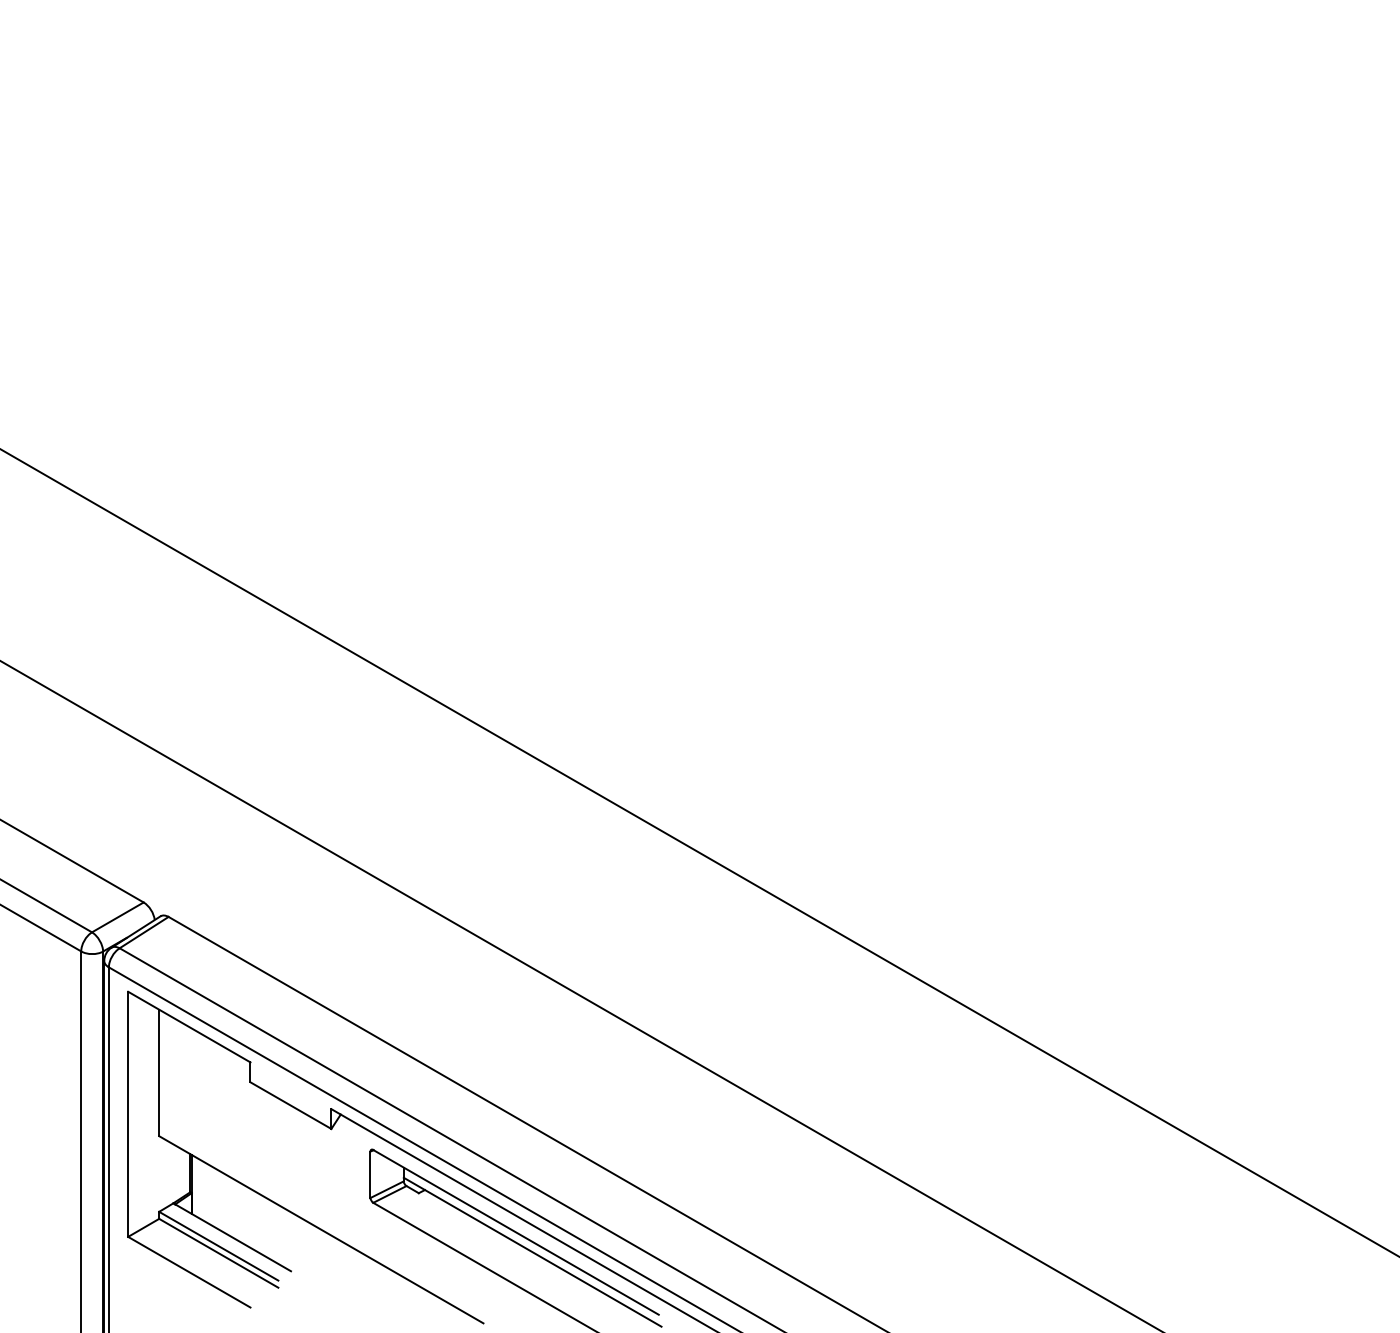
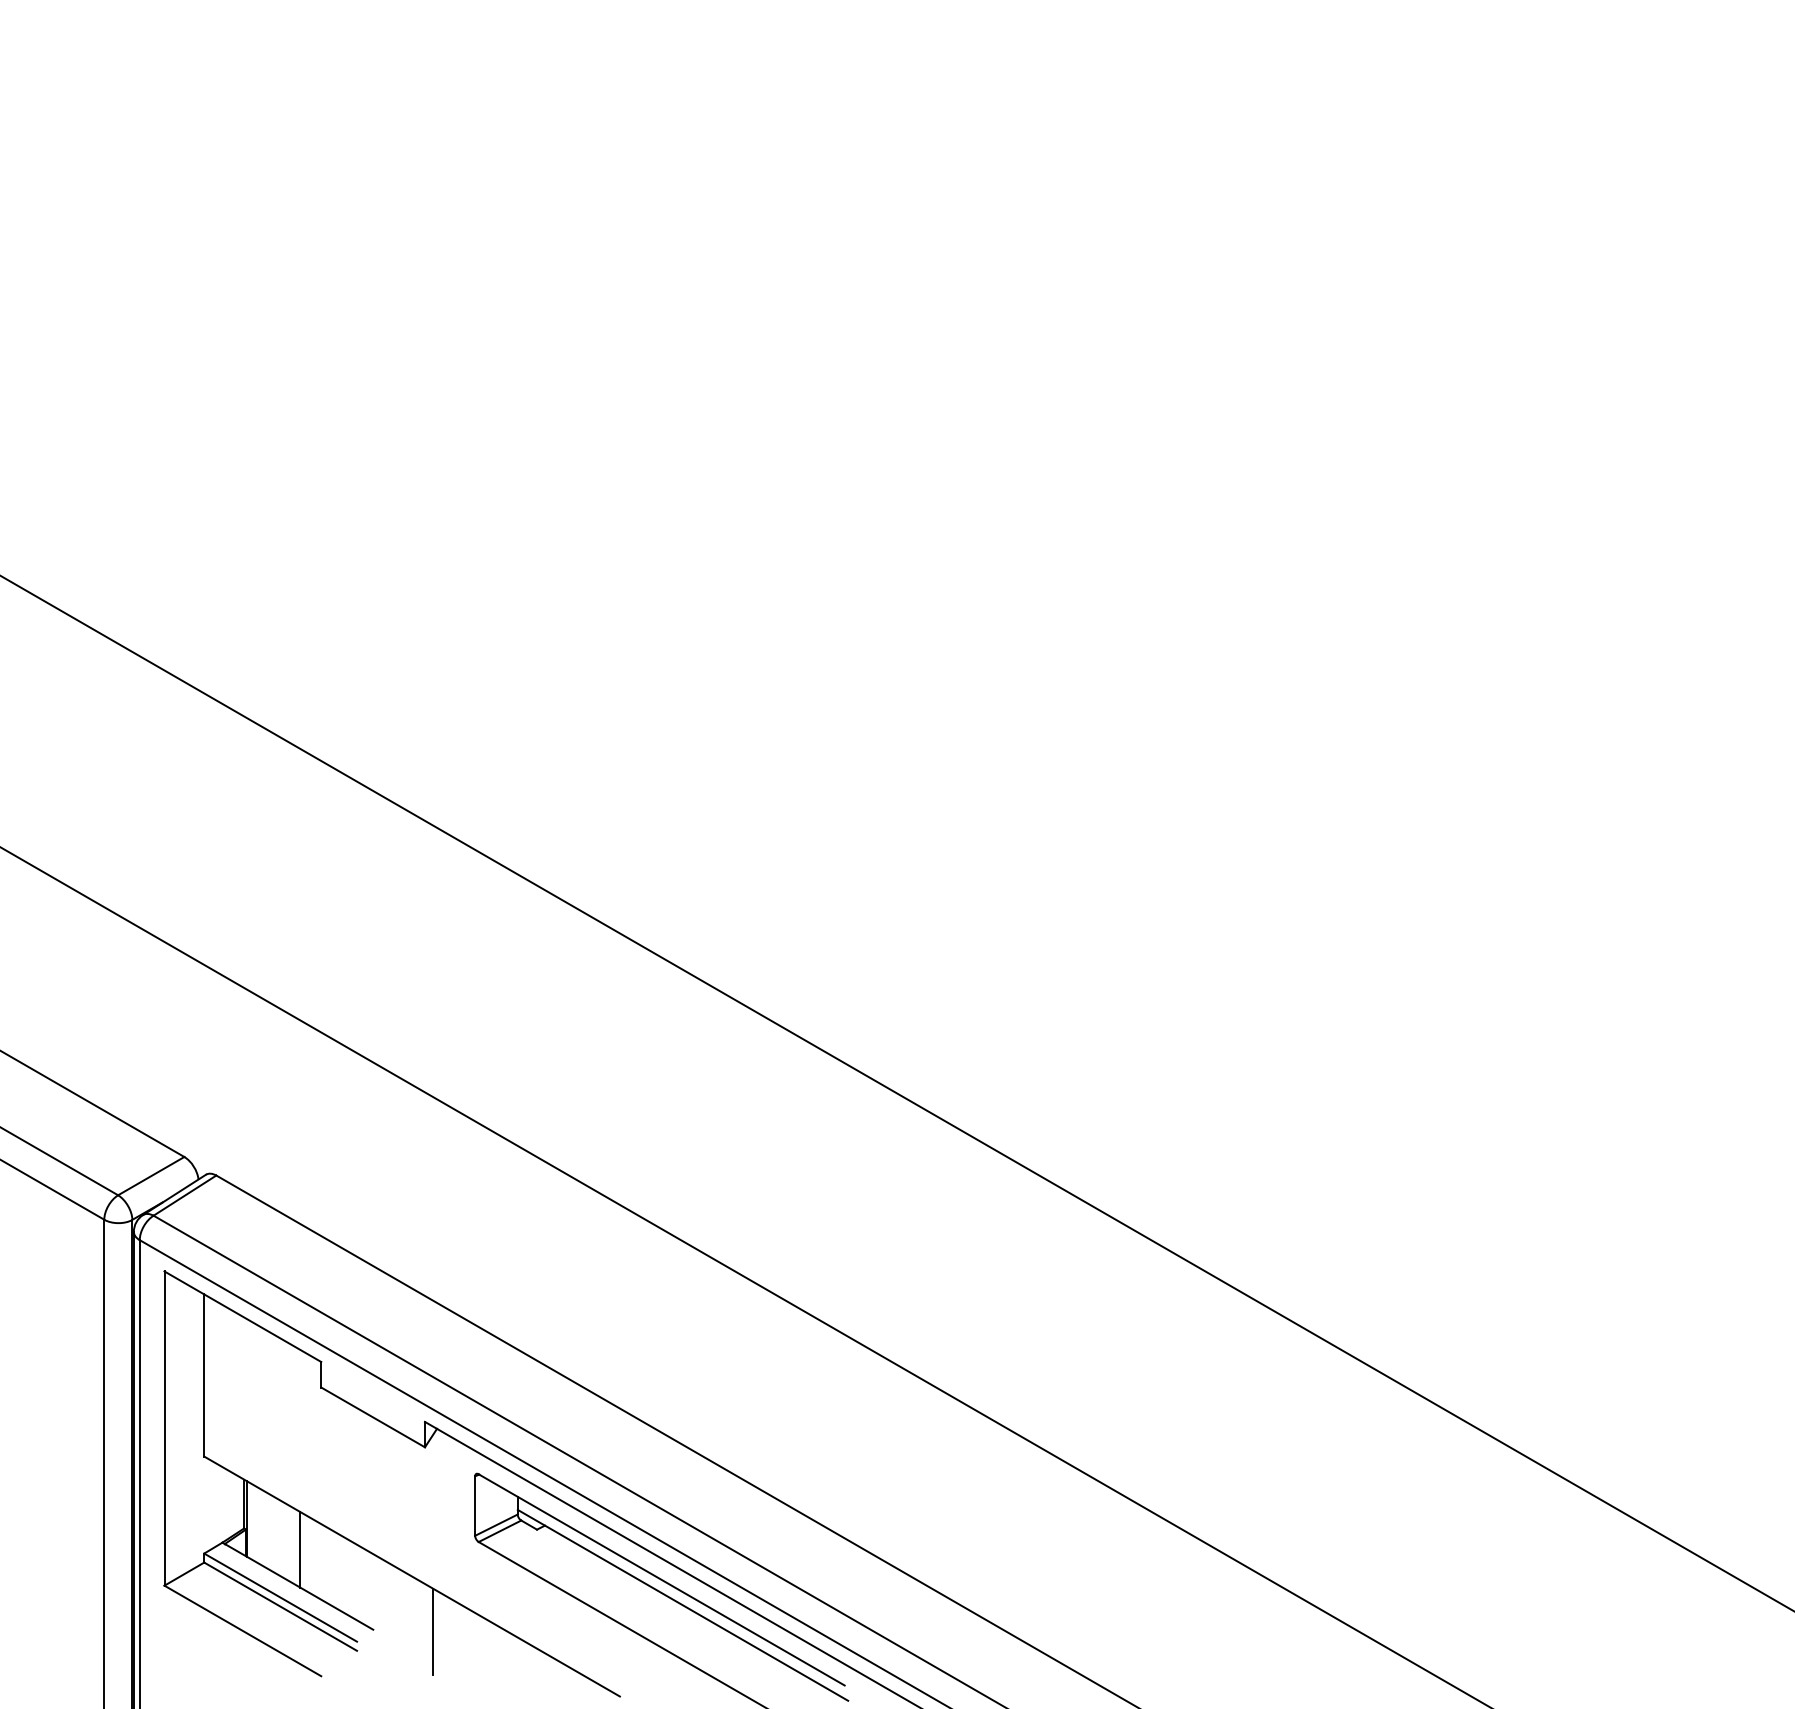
line: (234, 1208) -> (300, 1549), added
line: (338, 1272) -> (433, 1631), added

